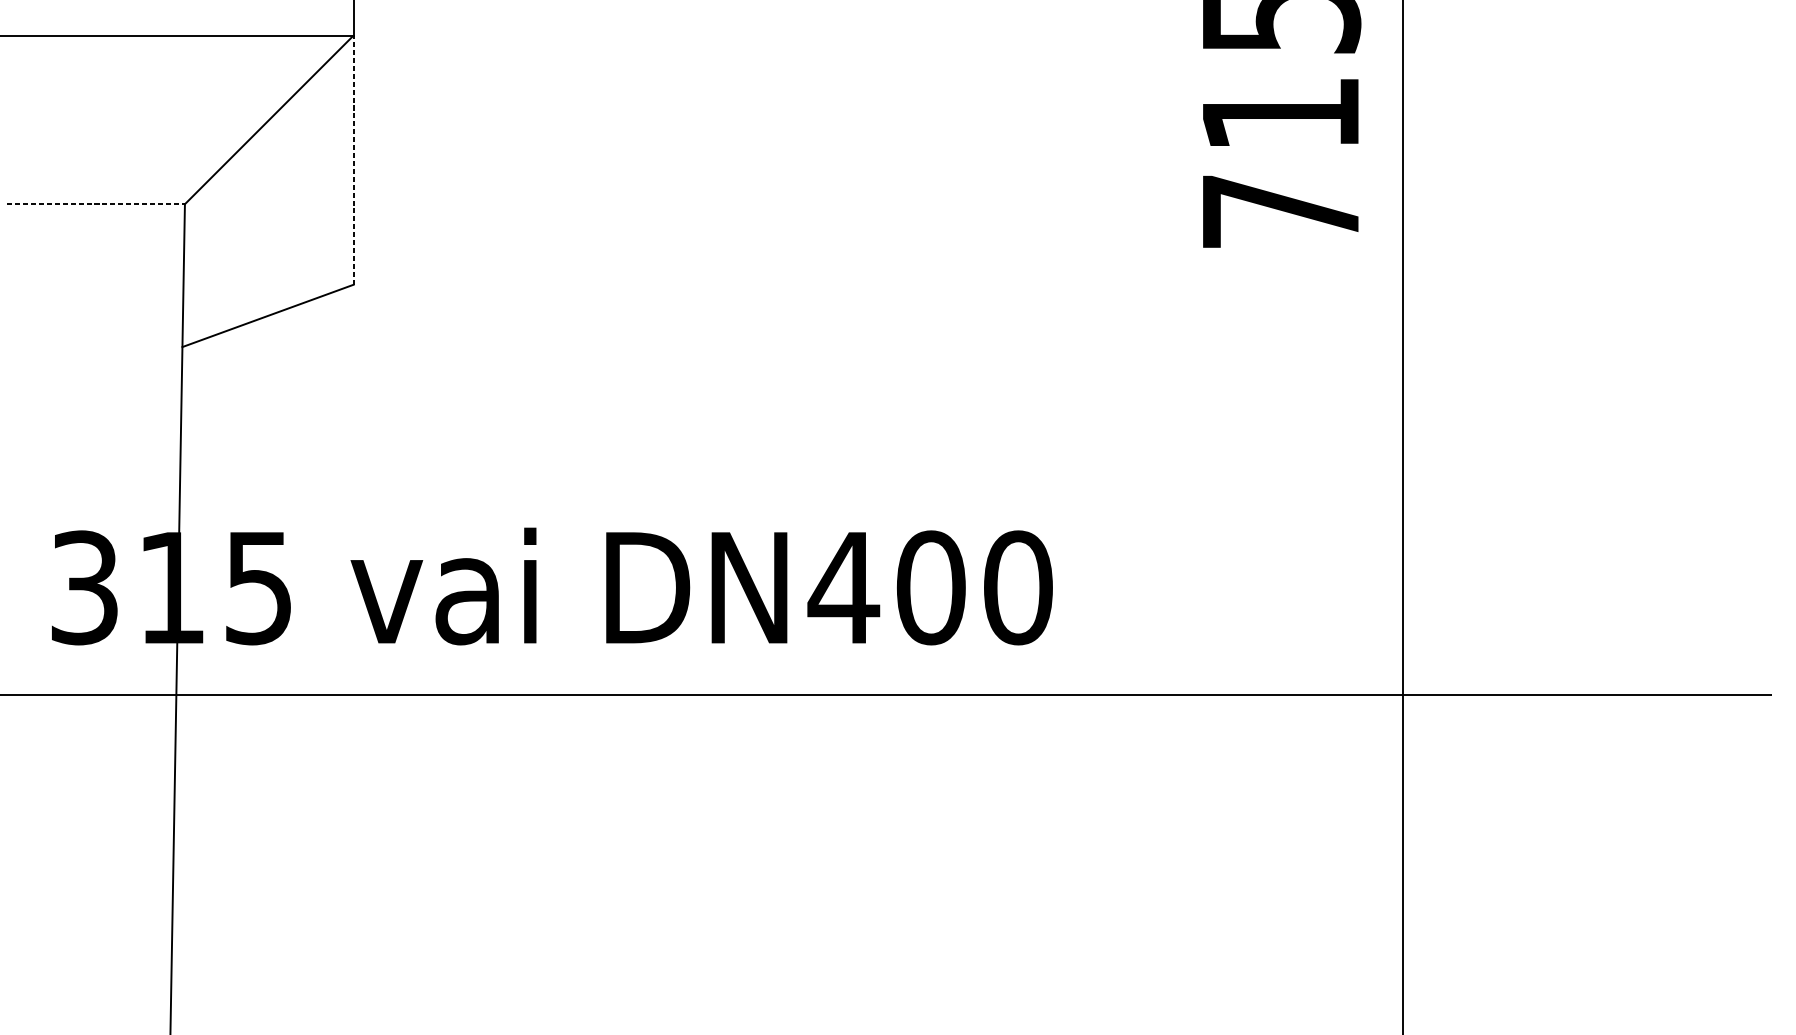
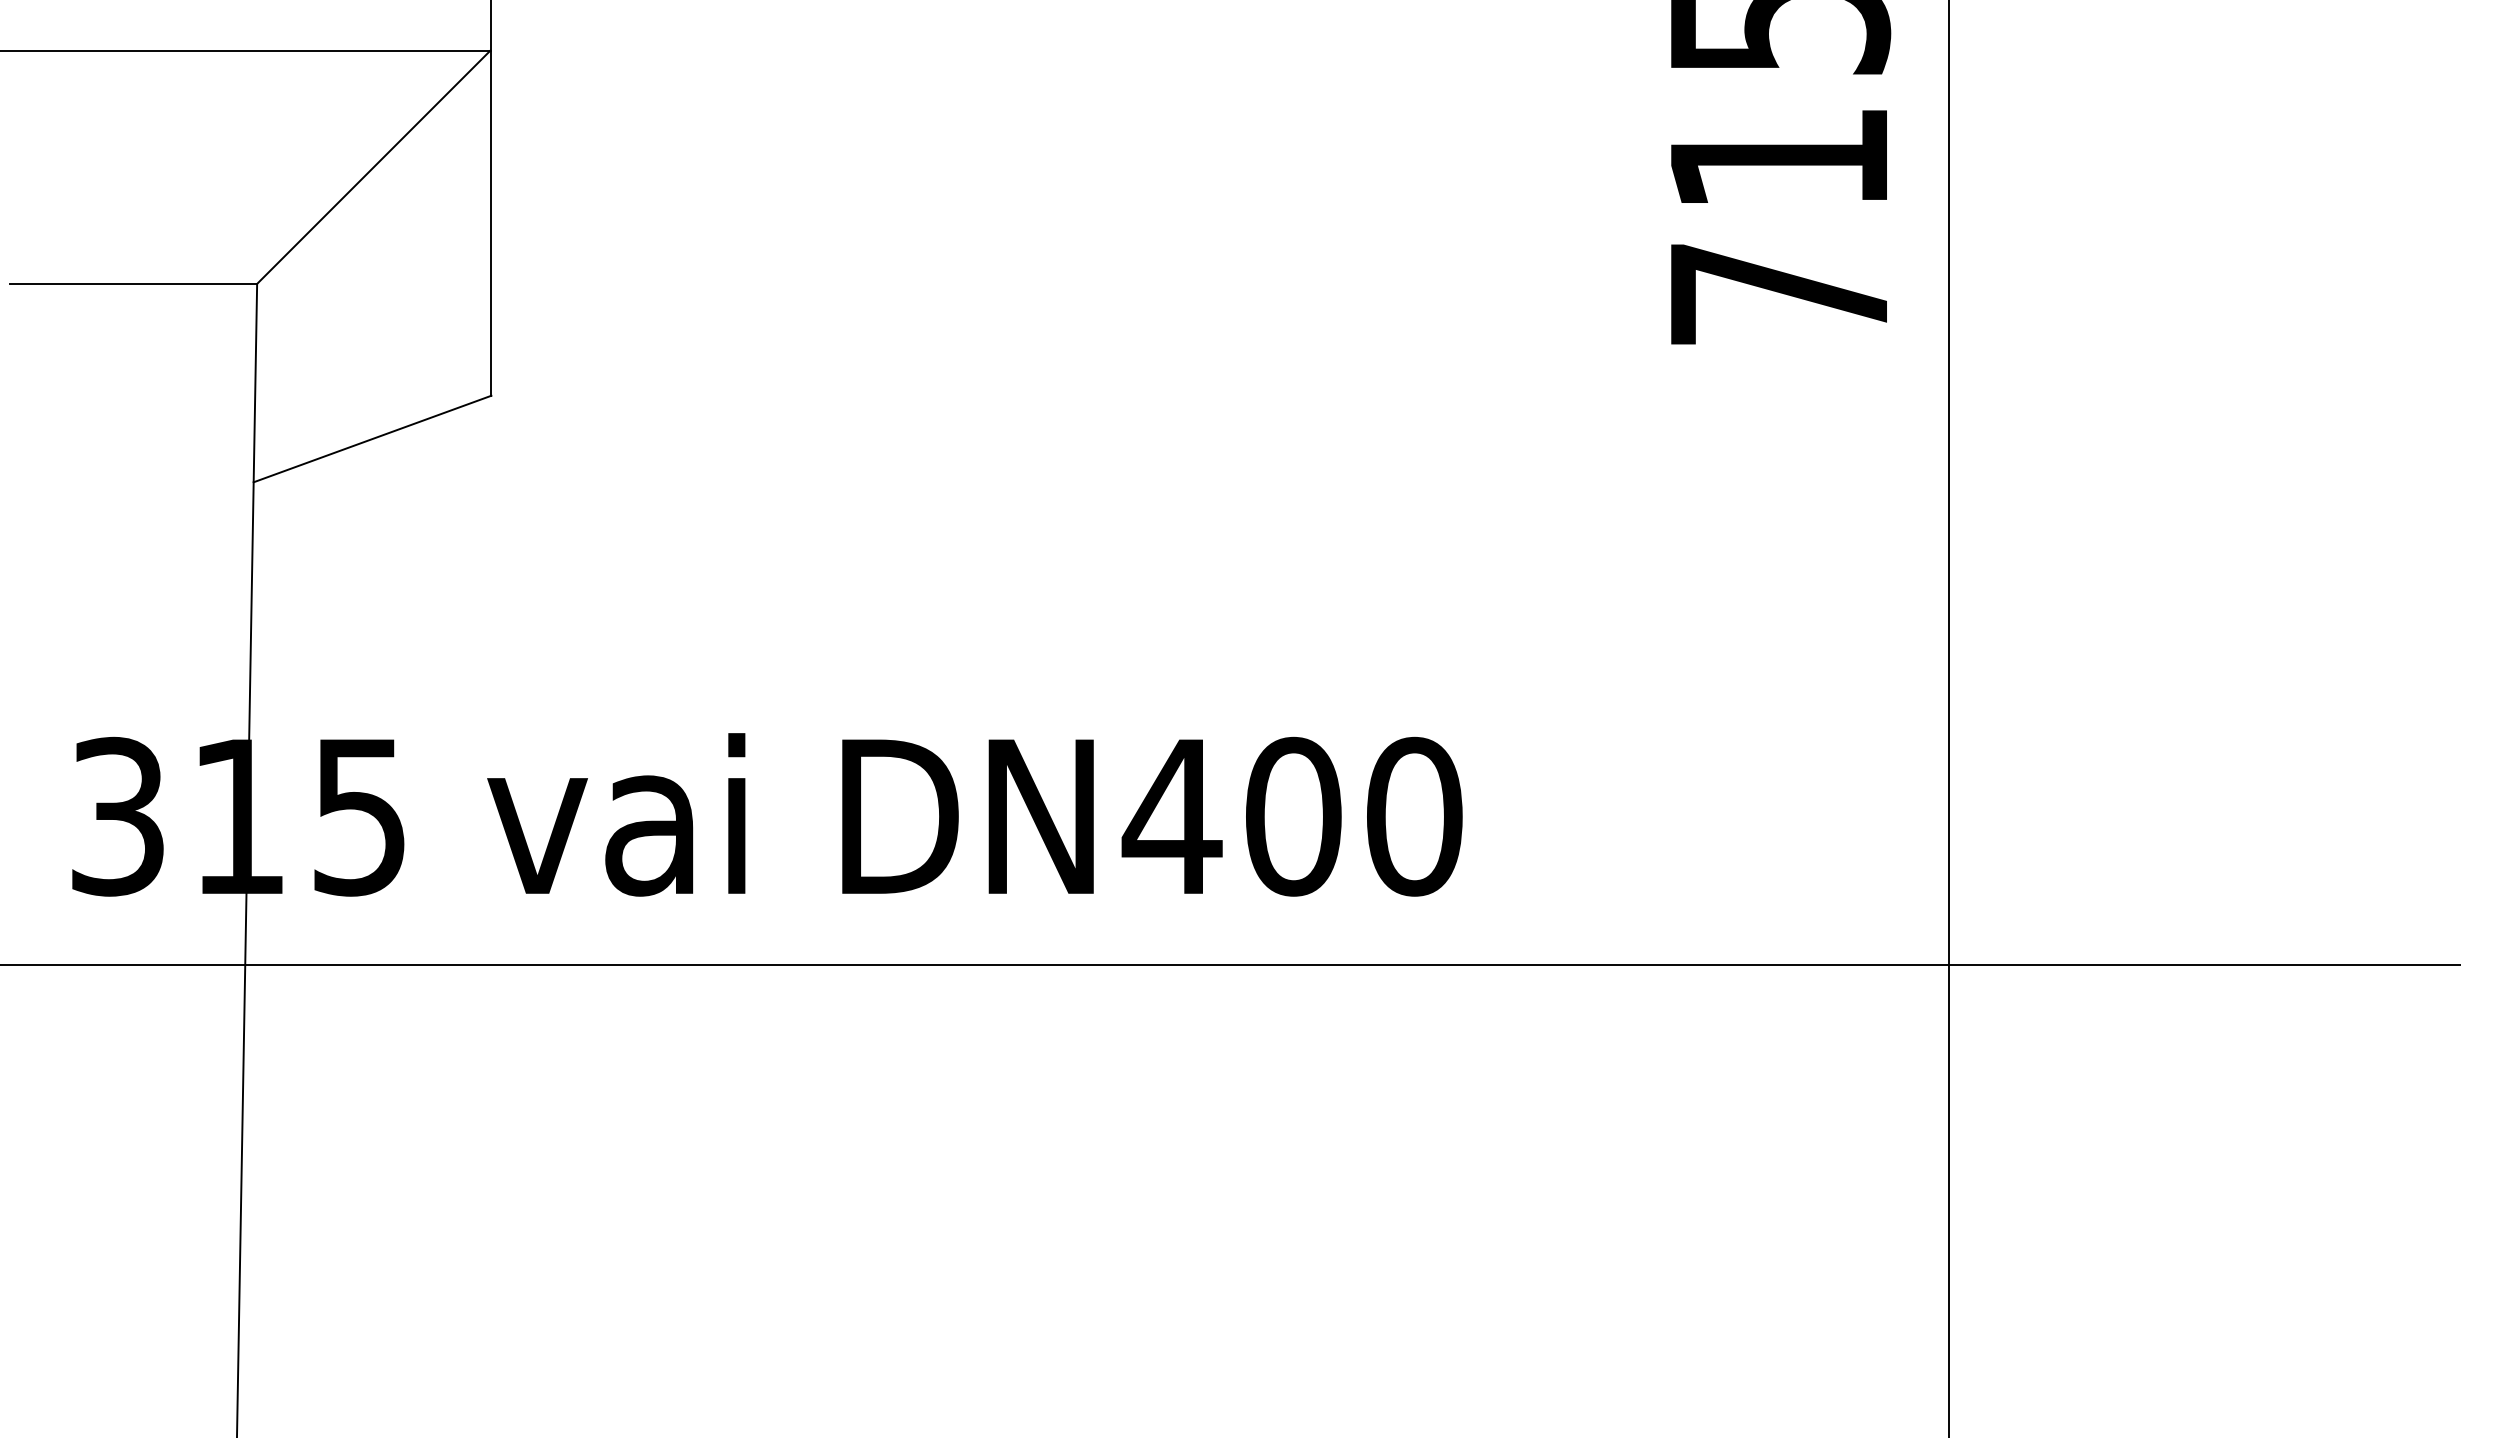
line: (353, 160) -> (491, 223), dashed -> solid
line: (96, 203) -> (134, 283), dashed -> solid

